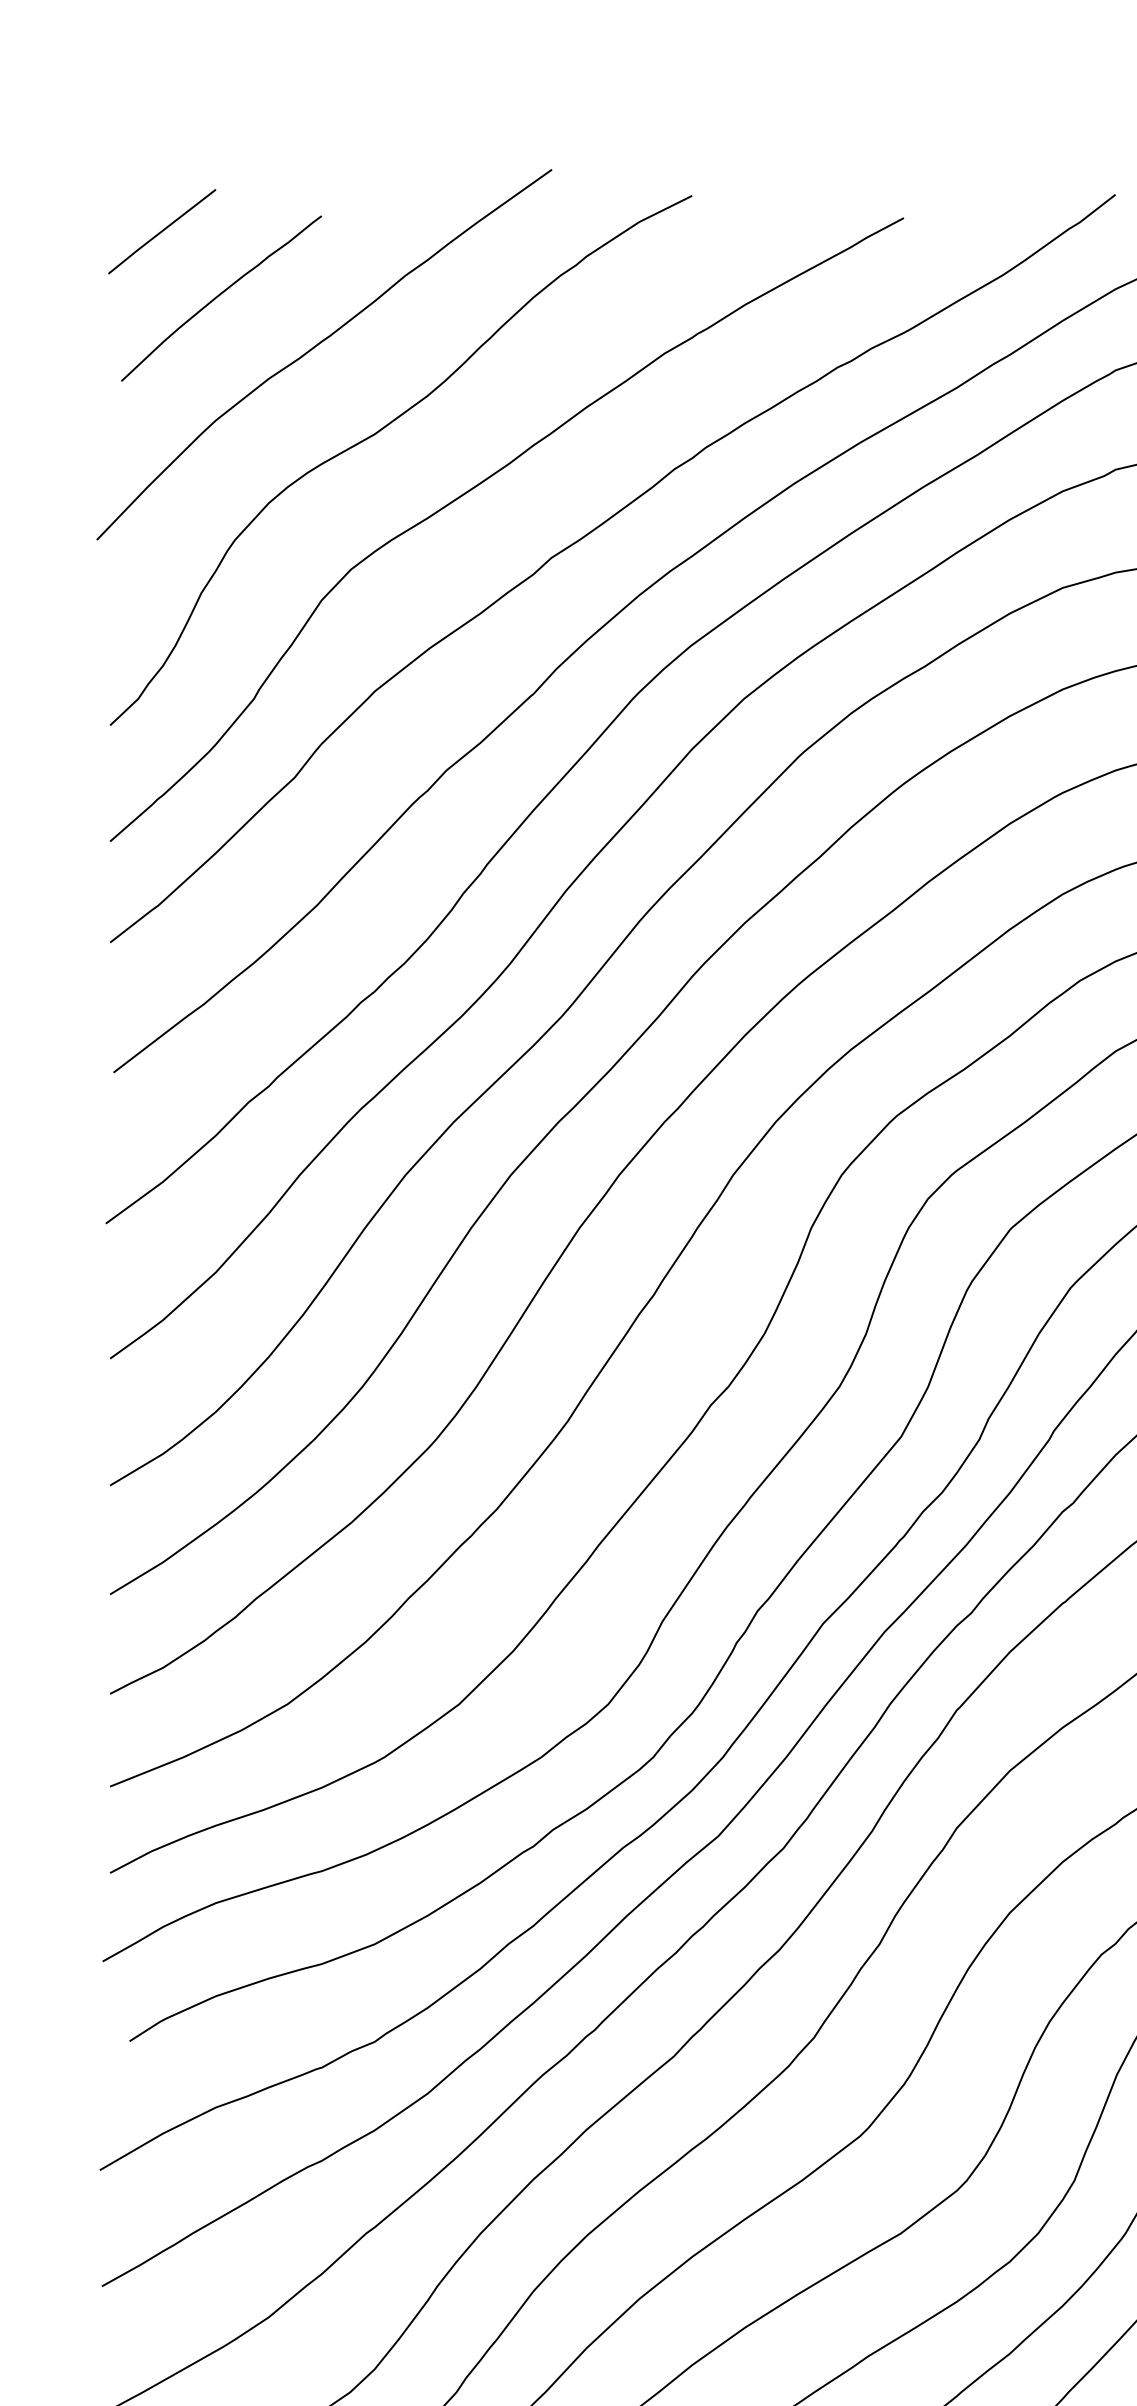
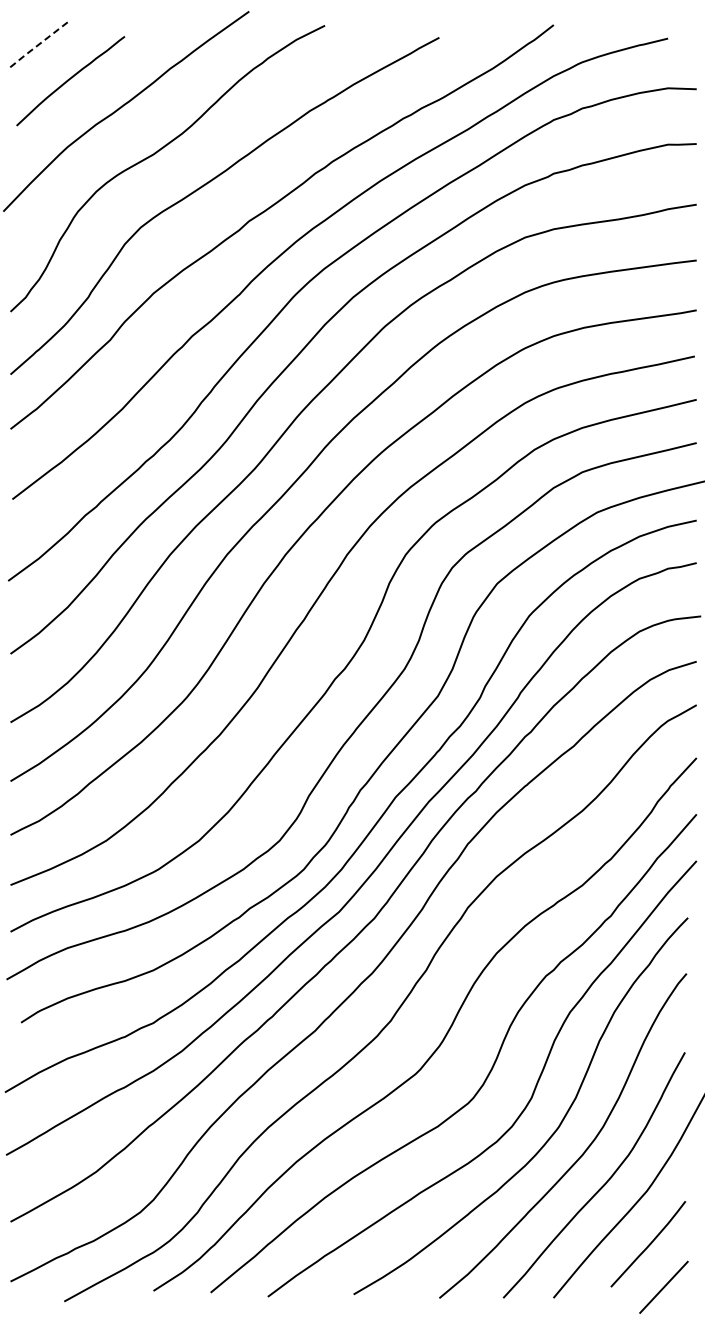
line: (160, 232) -> (37, 45), solid -> dashed

